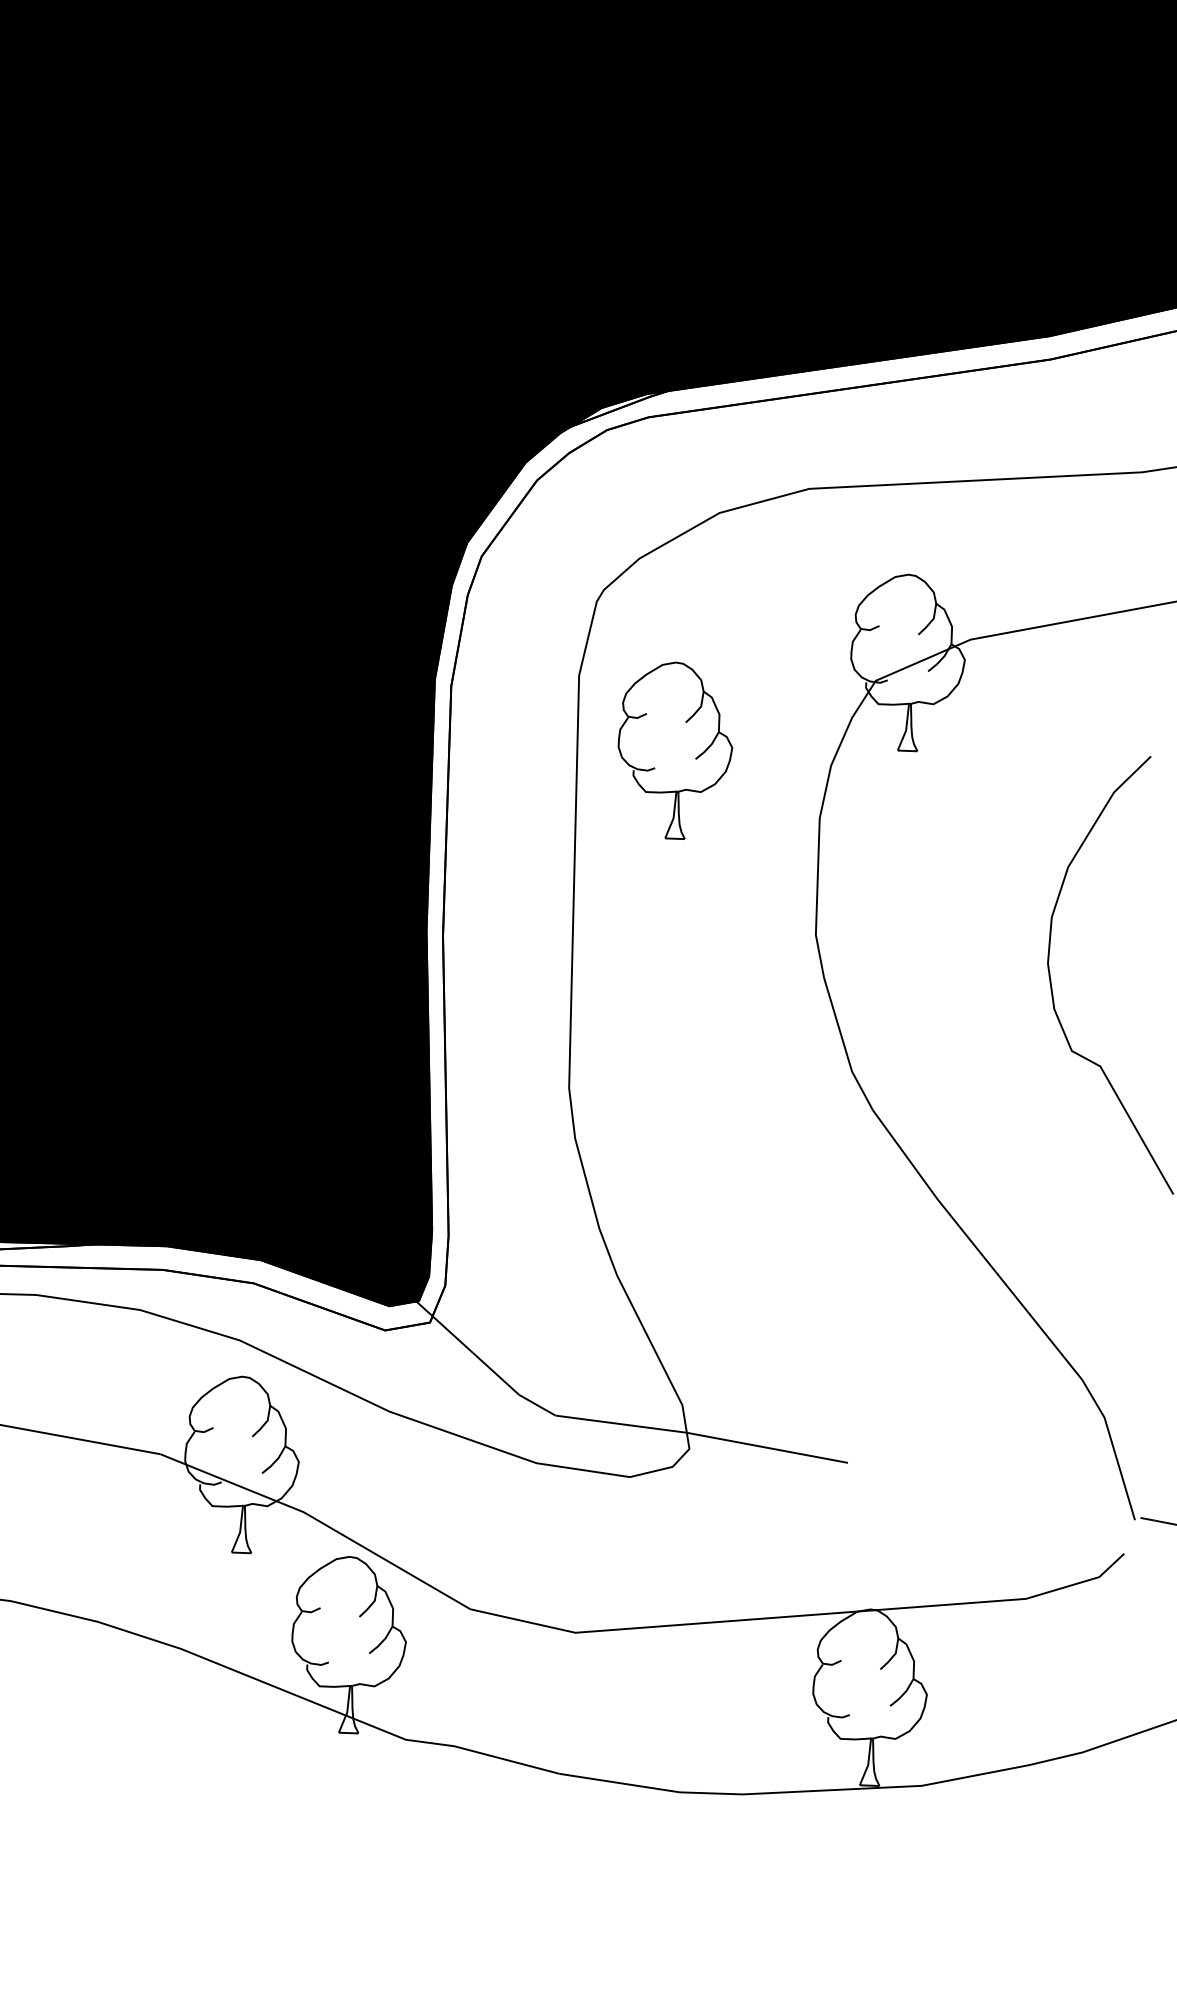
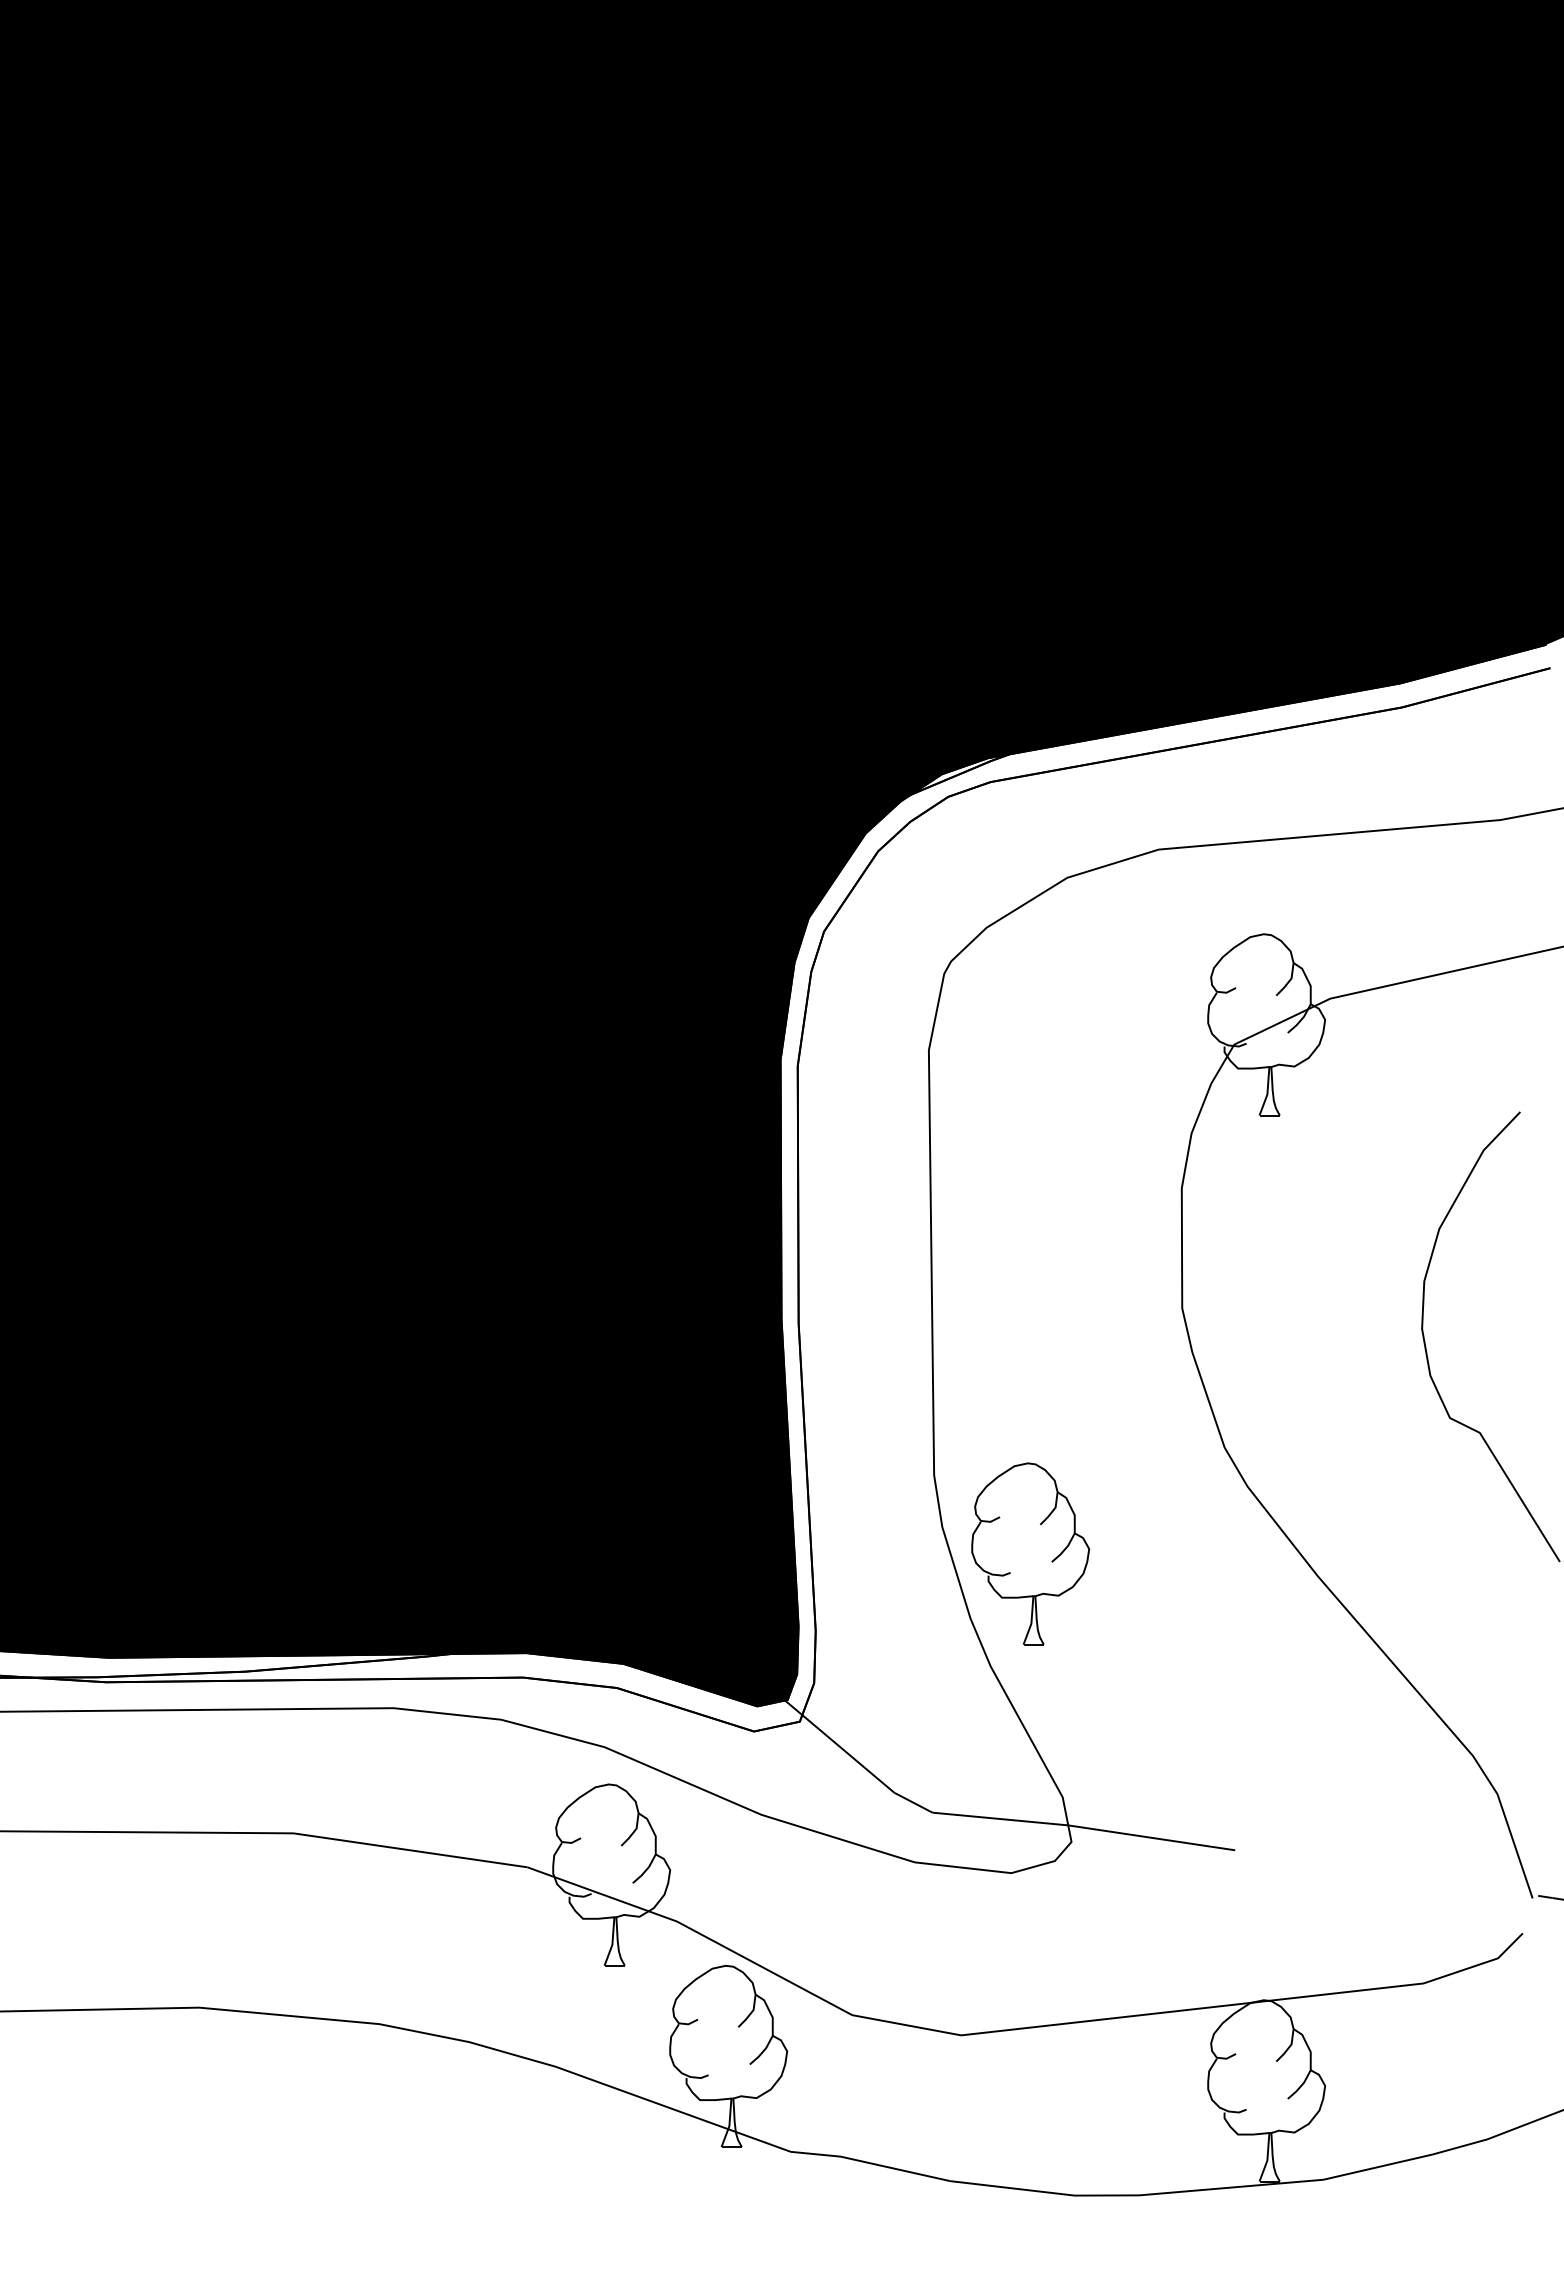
part: (675, 750) -> (1030, 1553), moved

